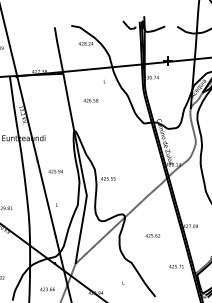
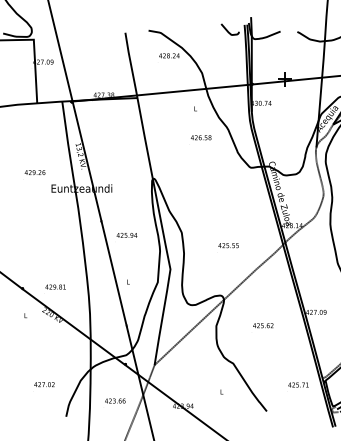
text: (91, 100) -> (201, 137), moved
text: (108, 178) -> (228, 245), moved
text: (176, 266) -> (298, 384), moved

